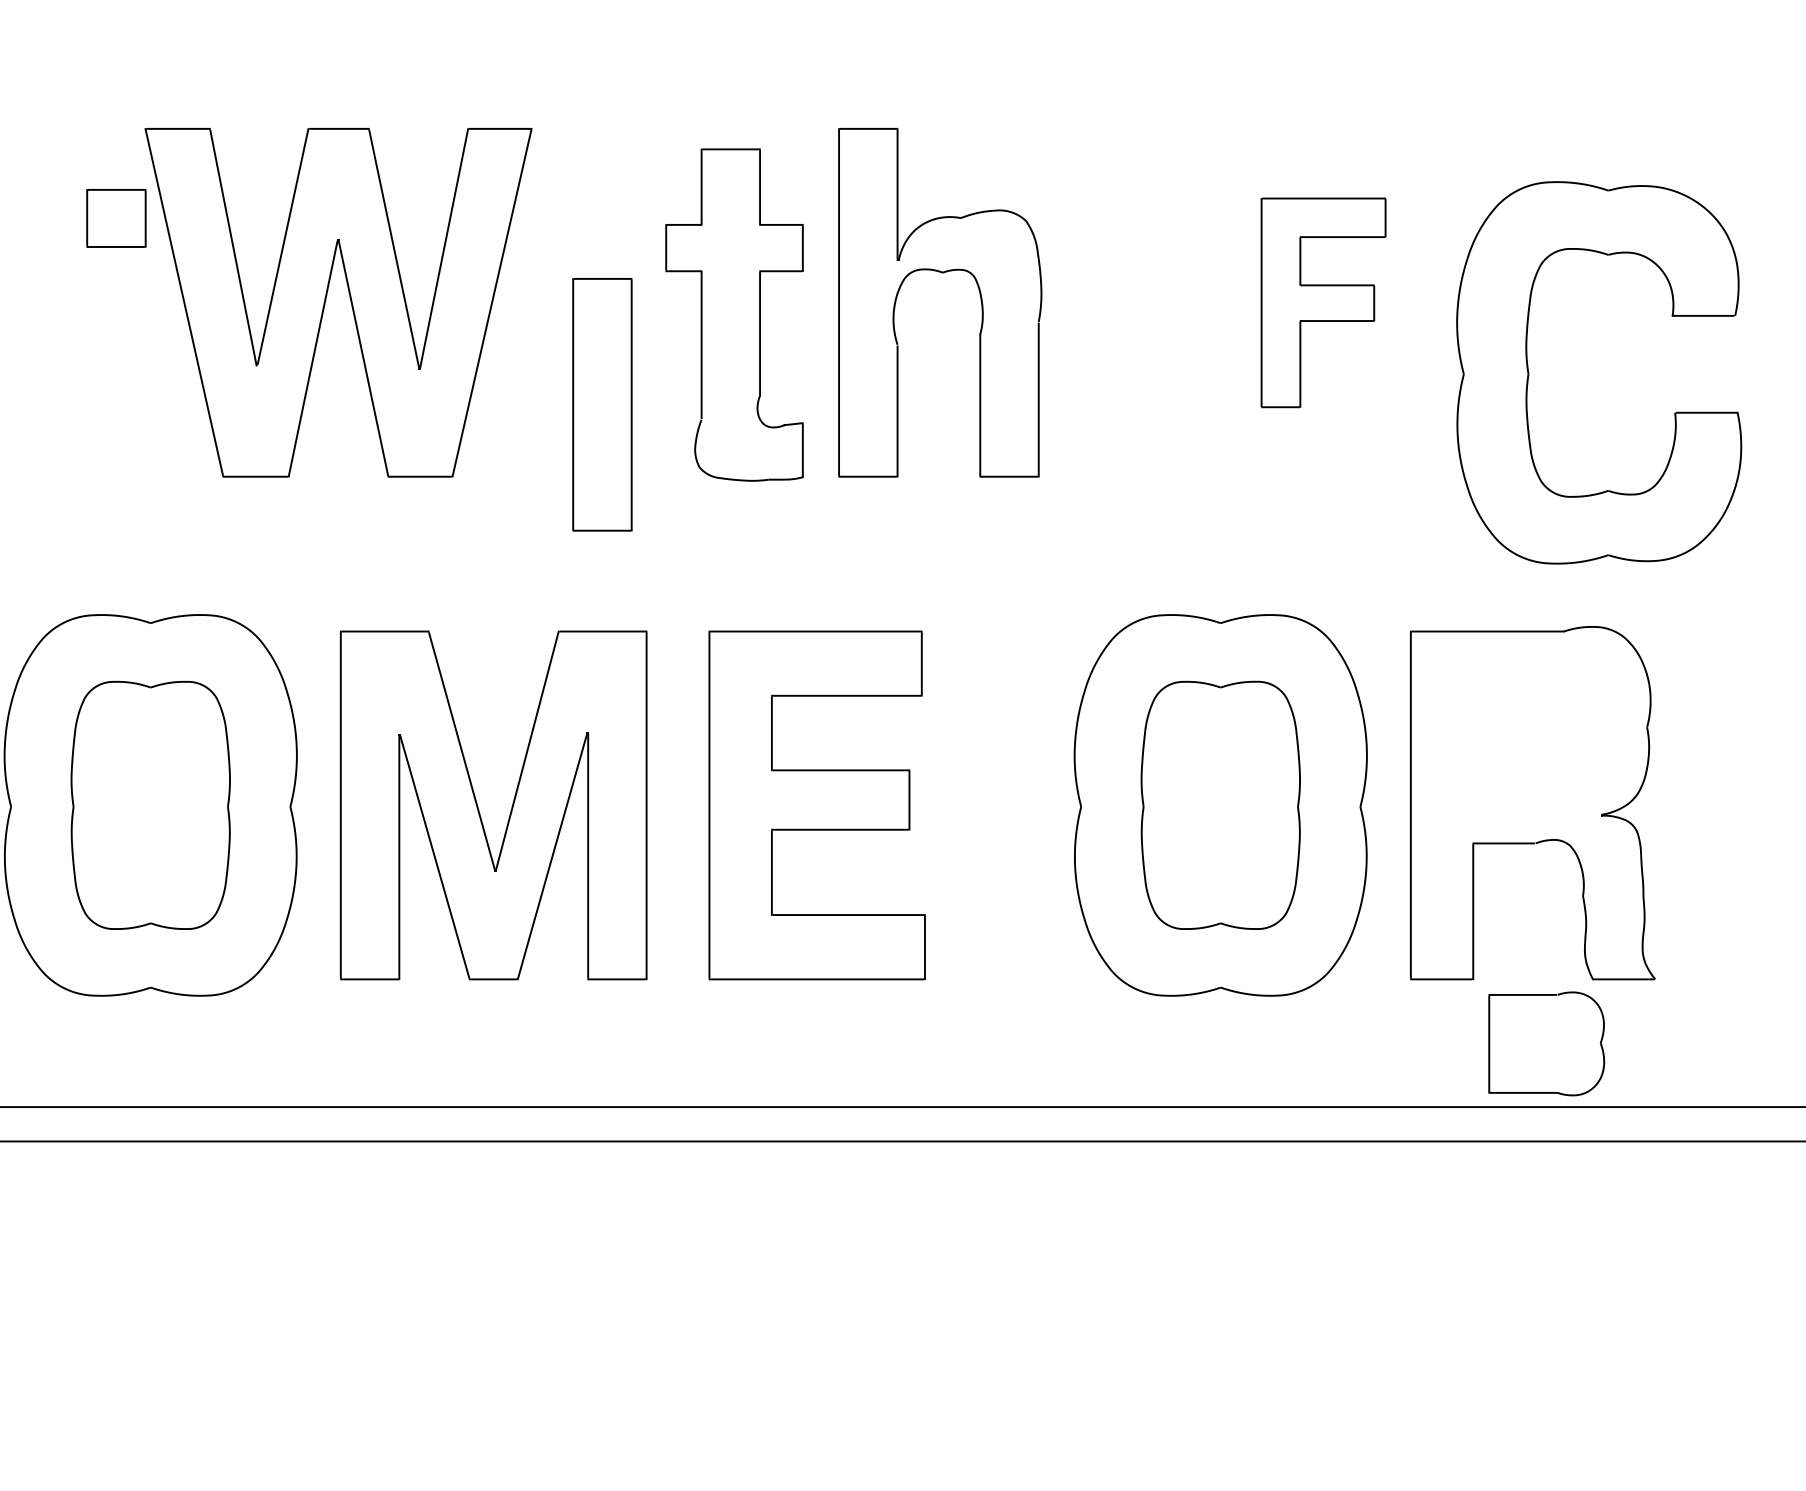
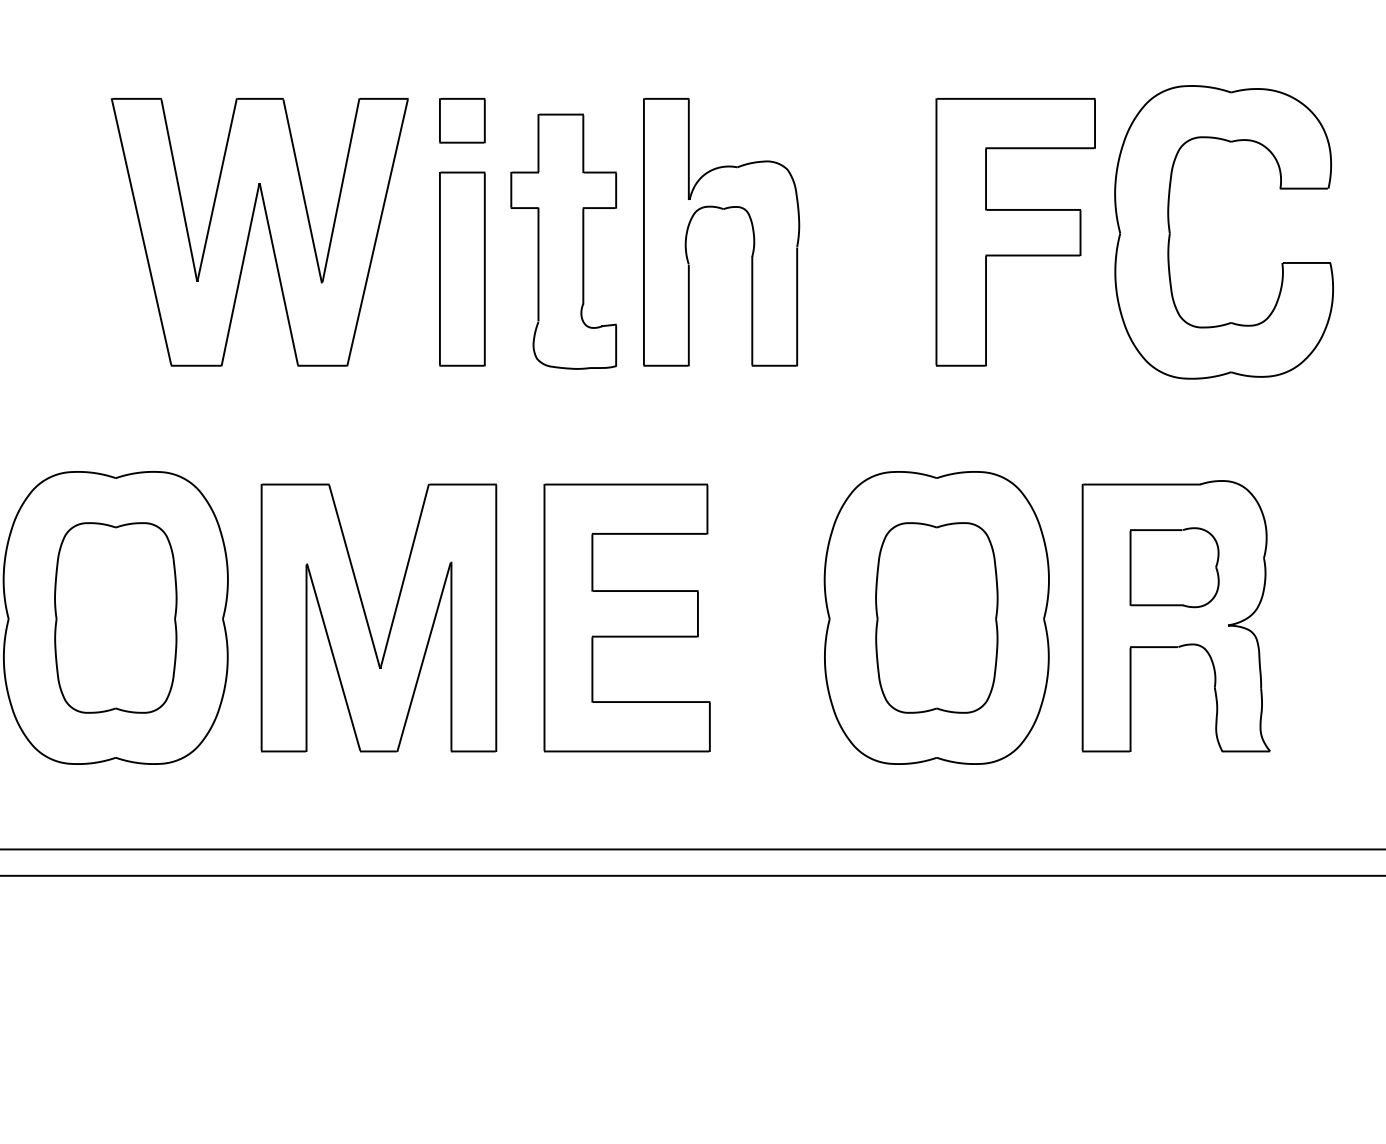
part: (116, 218) -> (462, 120), moved
part: (1323, 302) -> (1015, 232), size x1.67
part: (1529, 372) -> (1170, 232), moved
part: (602, 404) -> (462, 268), moved
part: (1546, 1043) -> (1174, 567), moved

